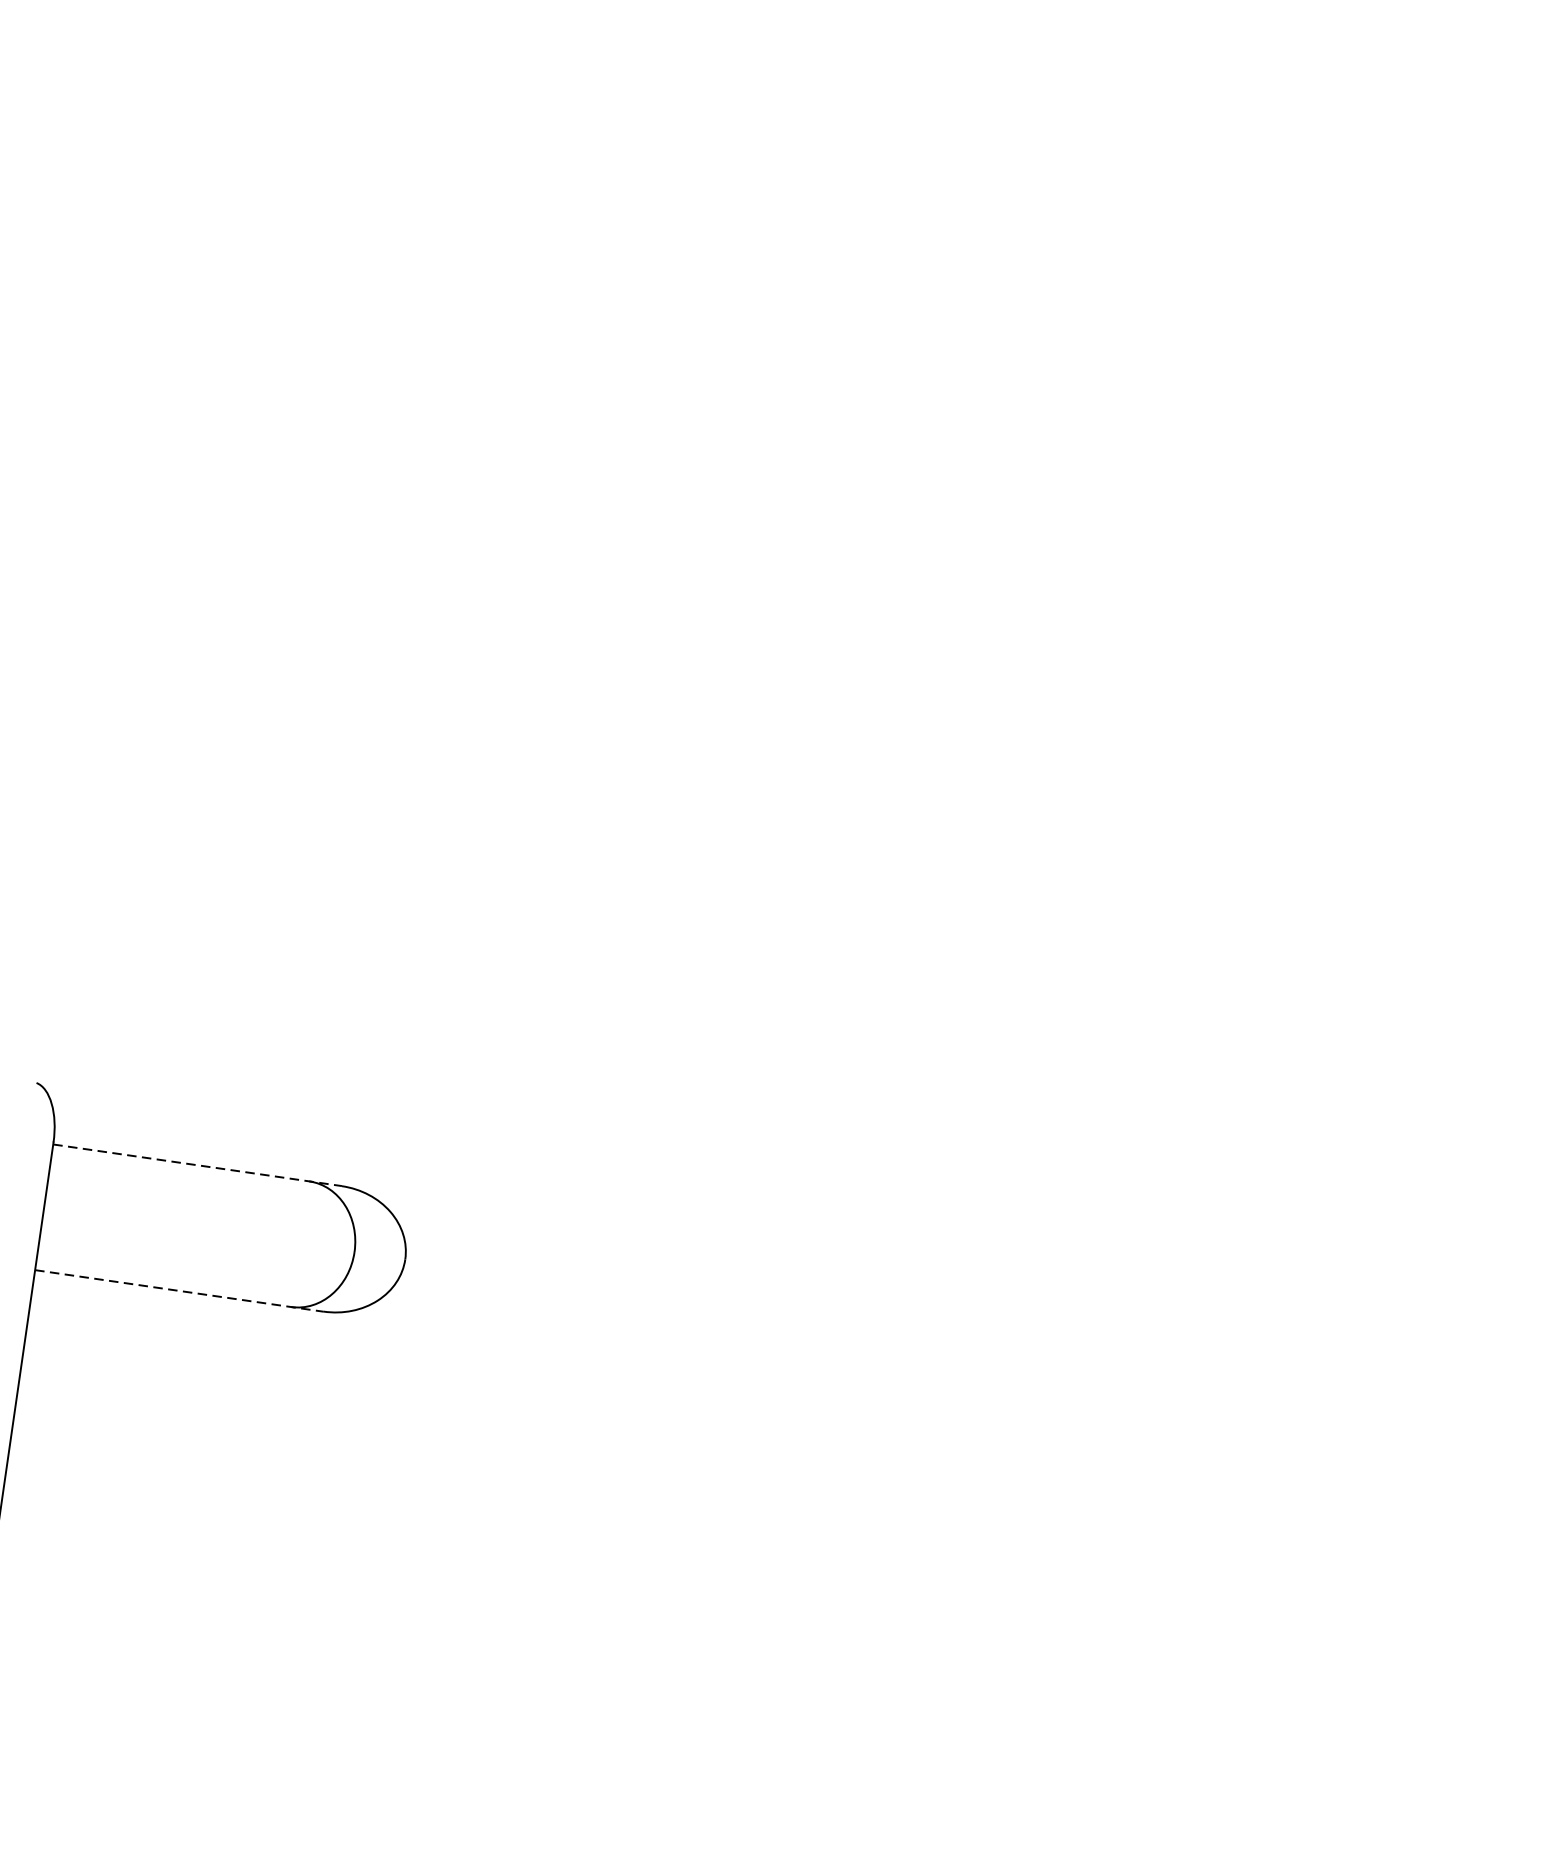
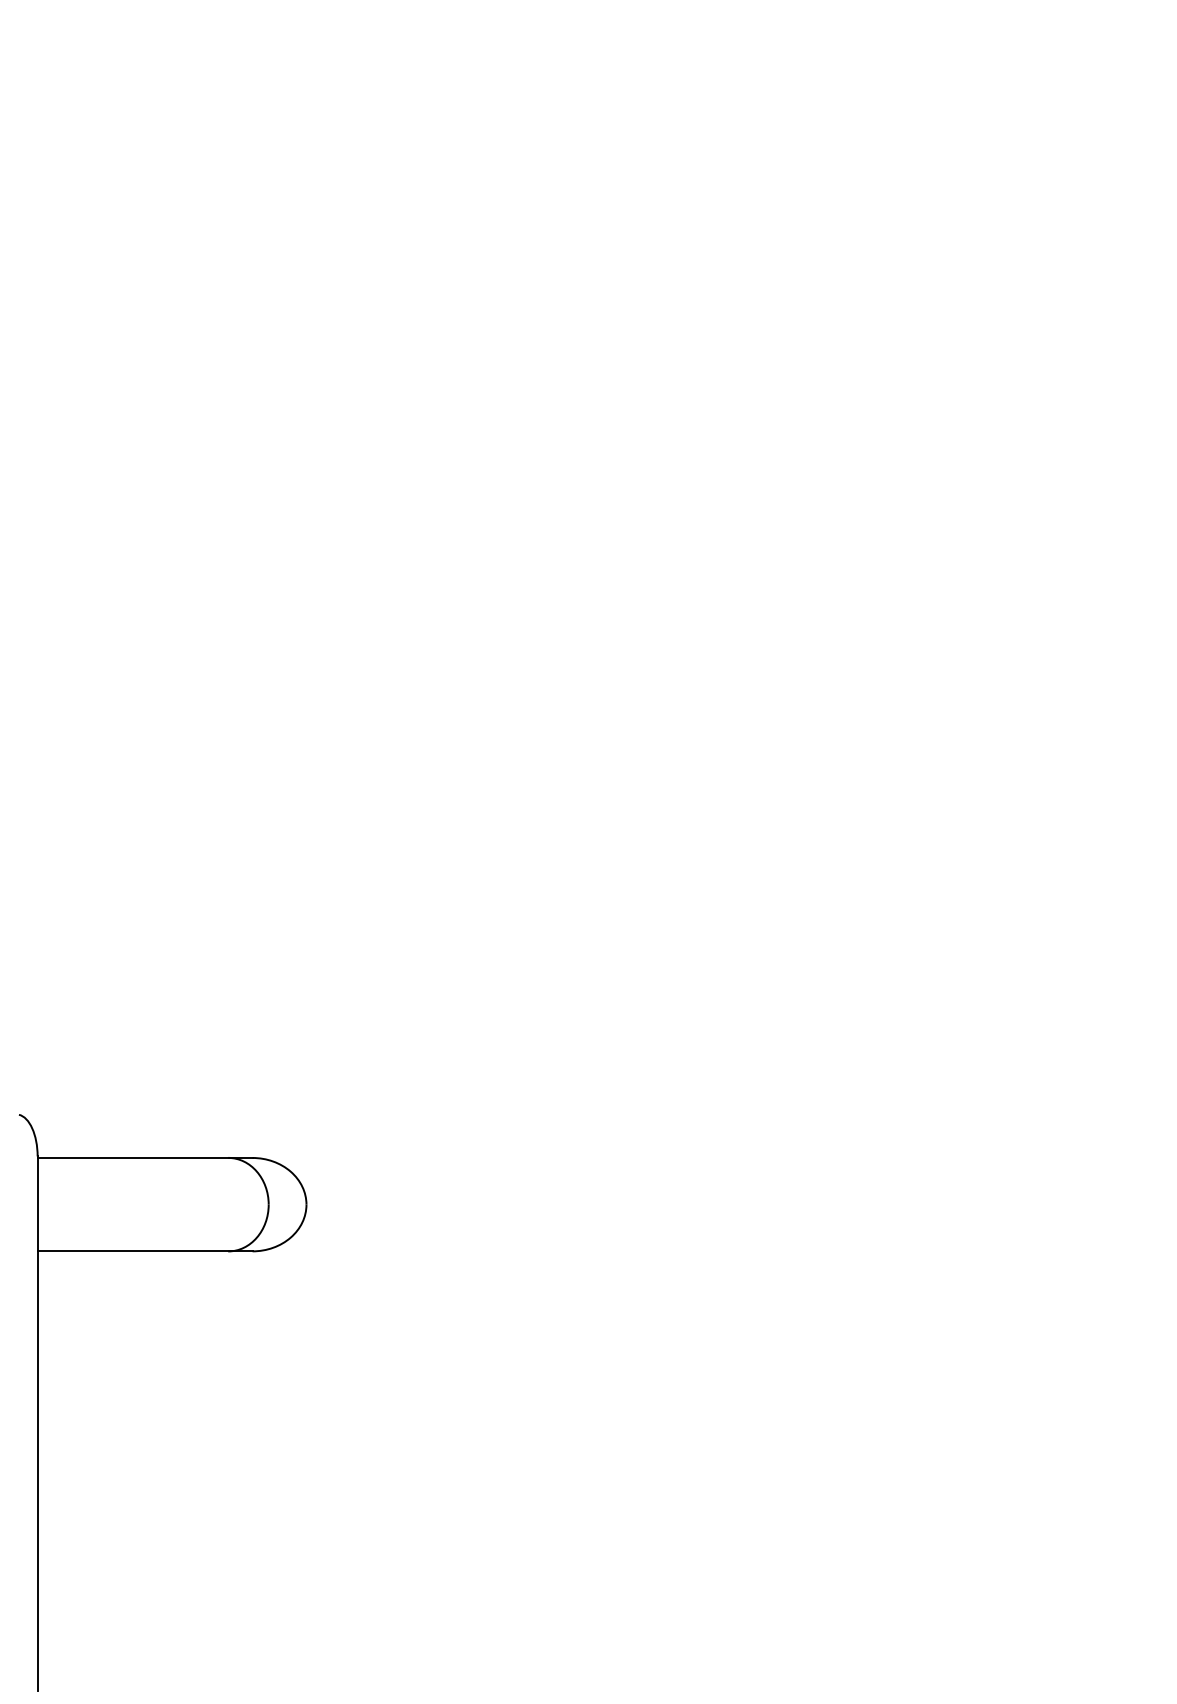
line: (198, 1164) -> (145, 1157), dashed -> solid
line: (179, 1291) -> (145, 1251), dashed -> solid

